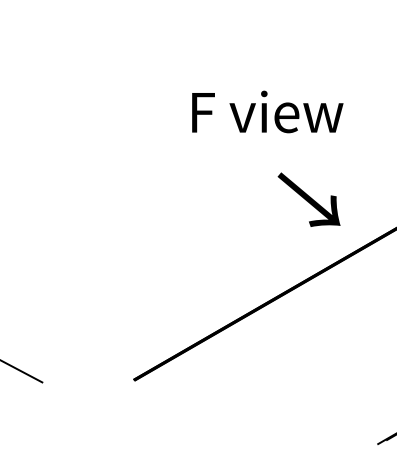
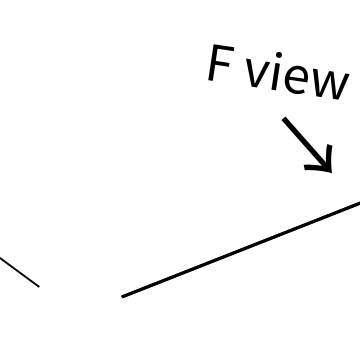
text: (308, 199) -> (306, 144), moved

